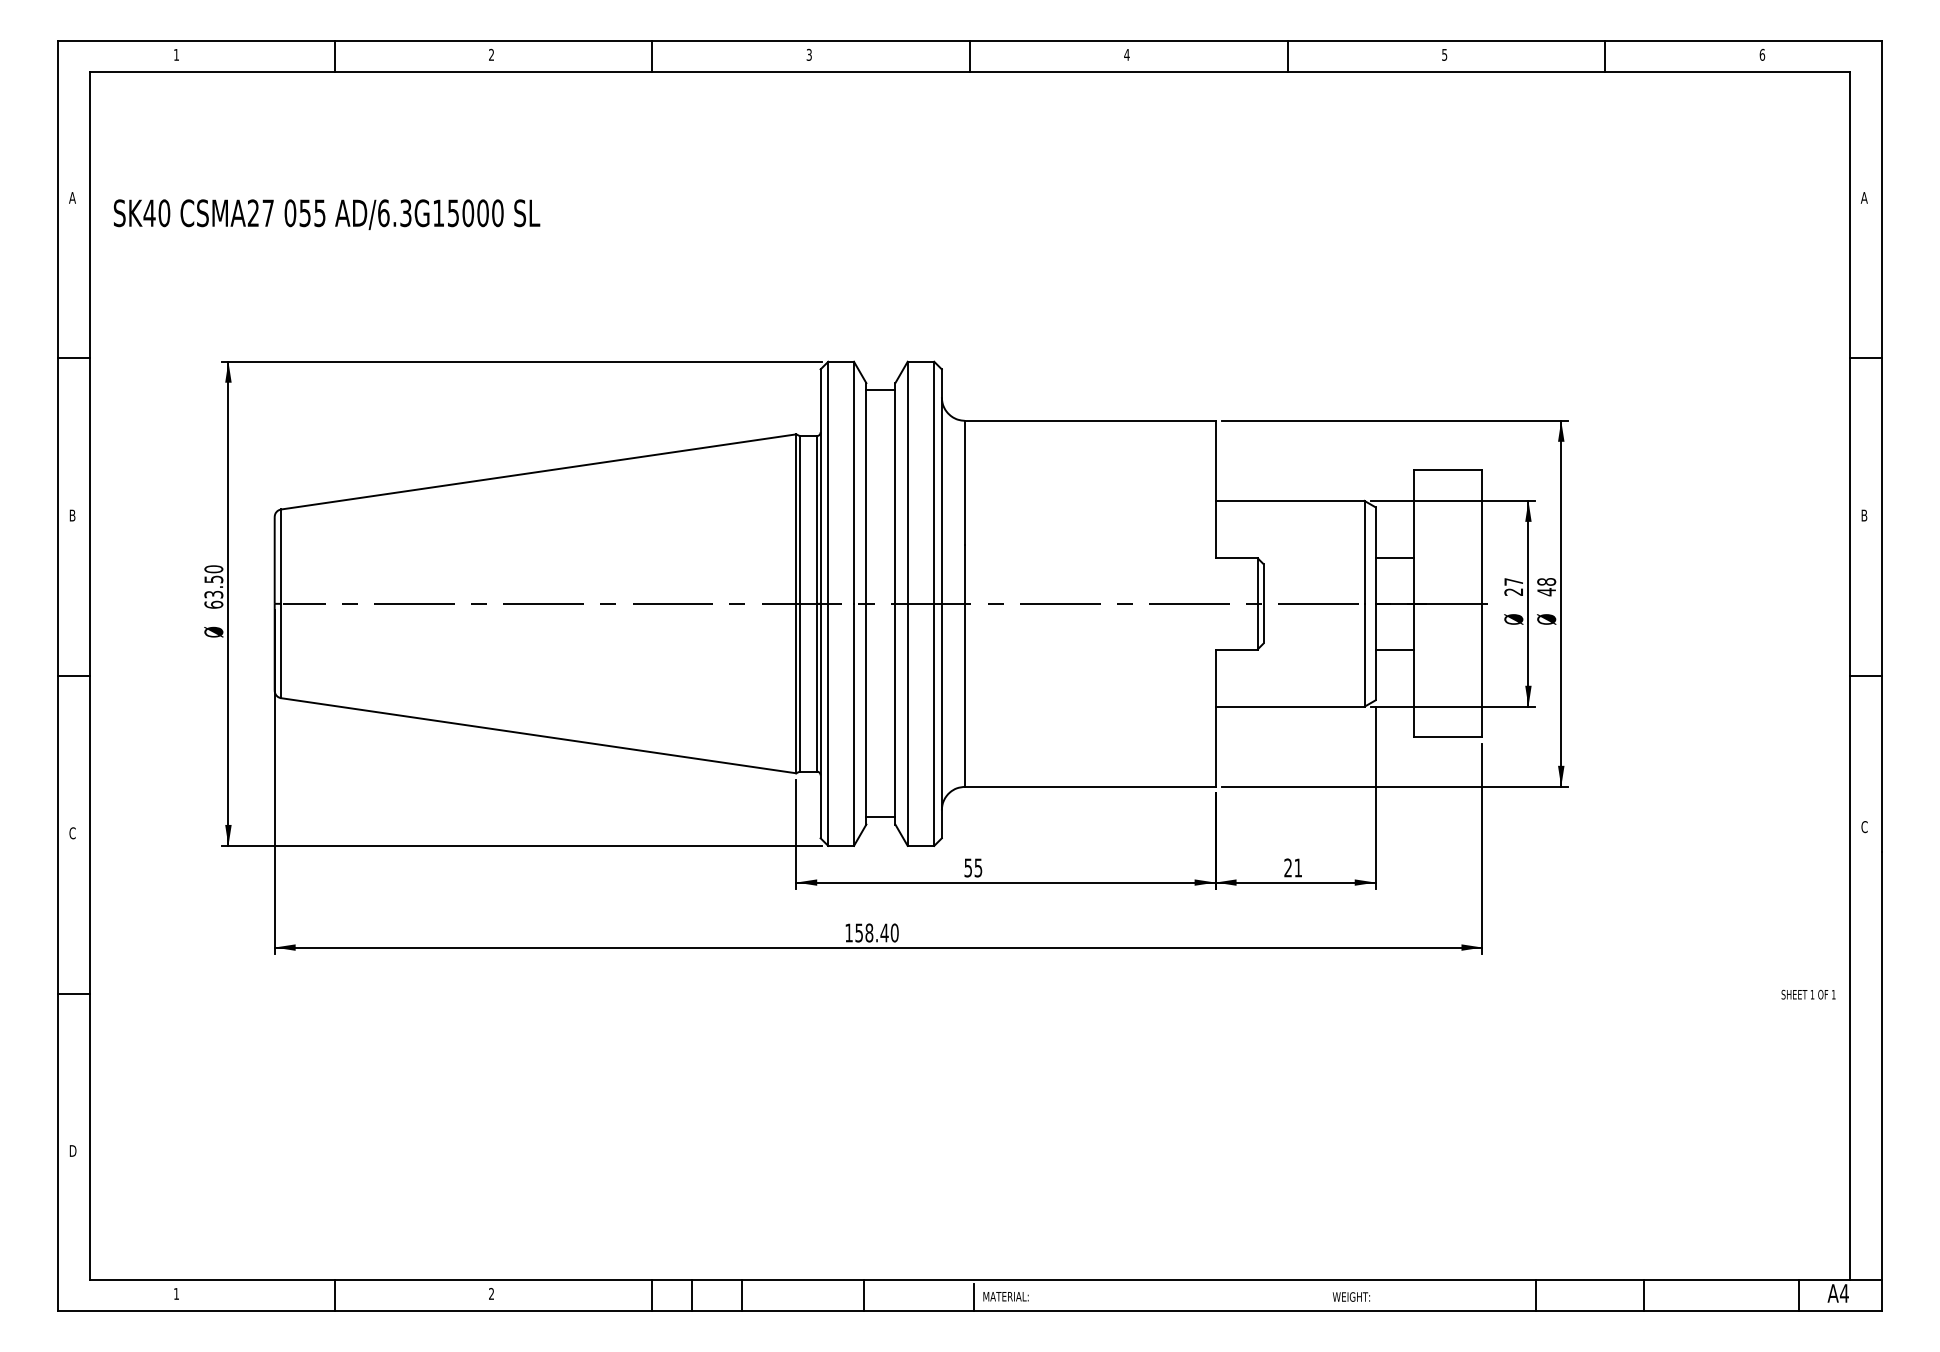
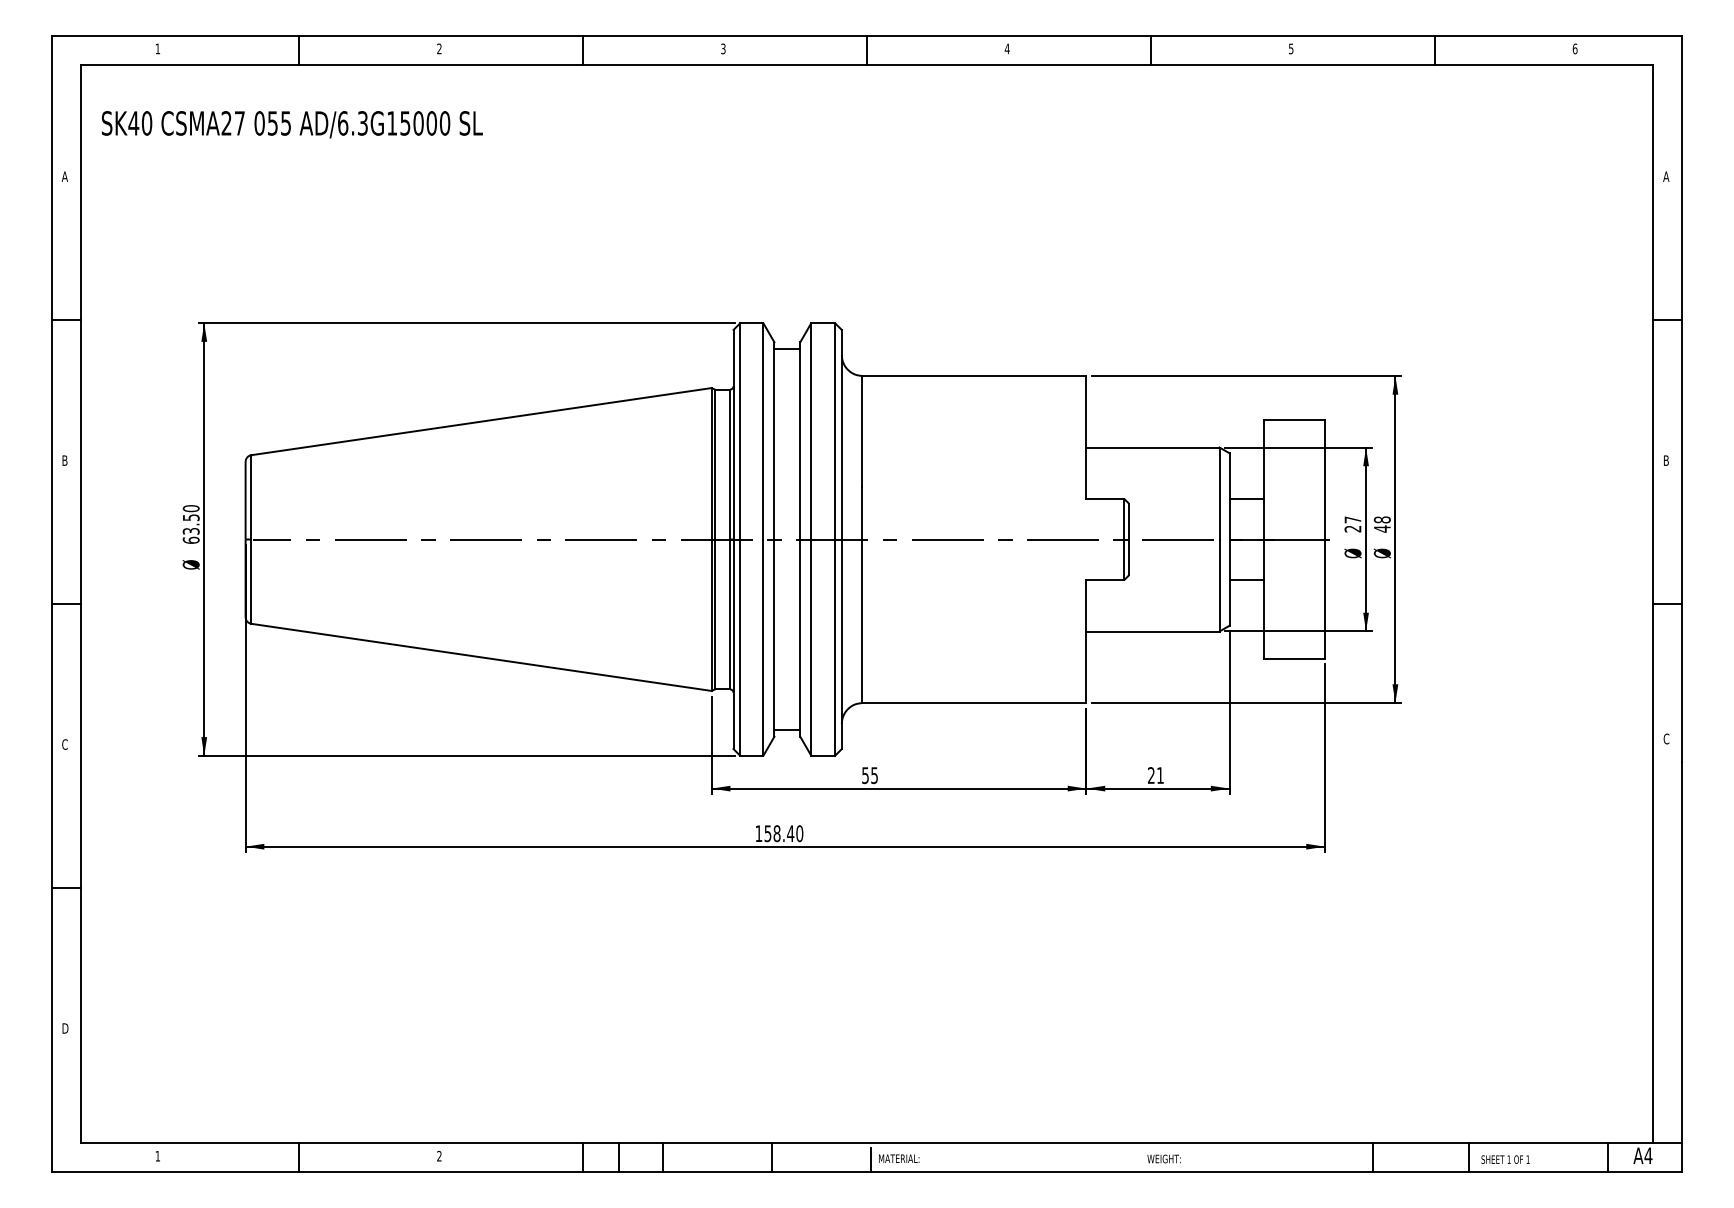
text: (326, 214) -> (291, 124), moved
text: (1808, 994) -> (1505, 1159), moved
text: (1350, 1296) -> (1163, 1158), moved

